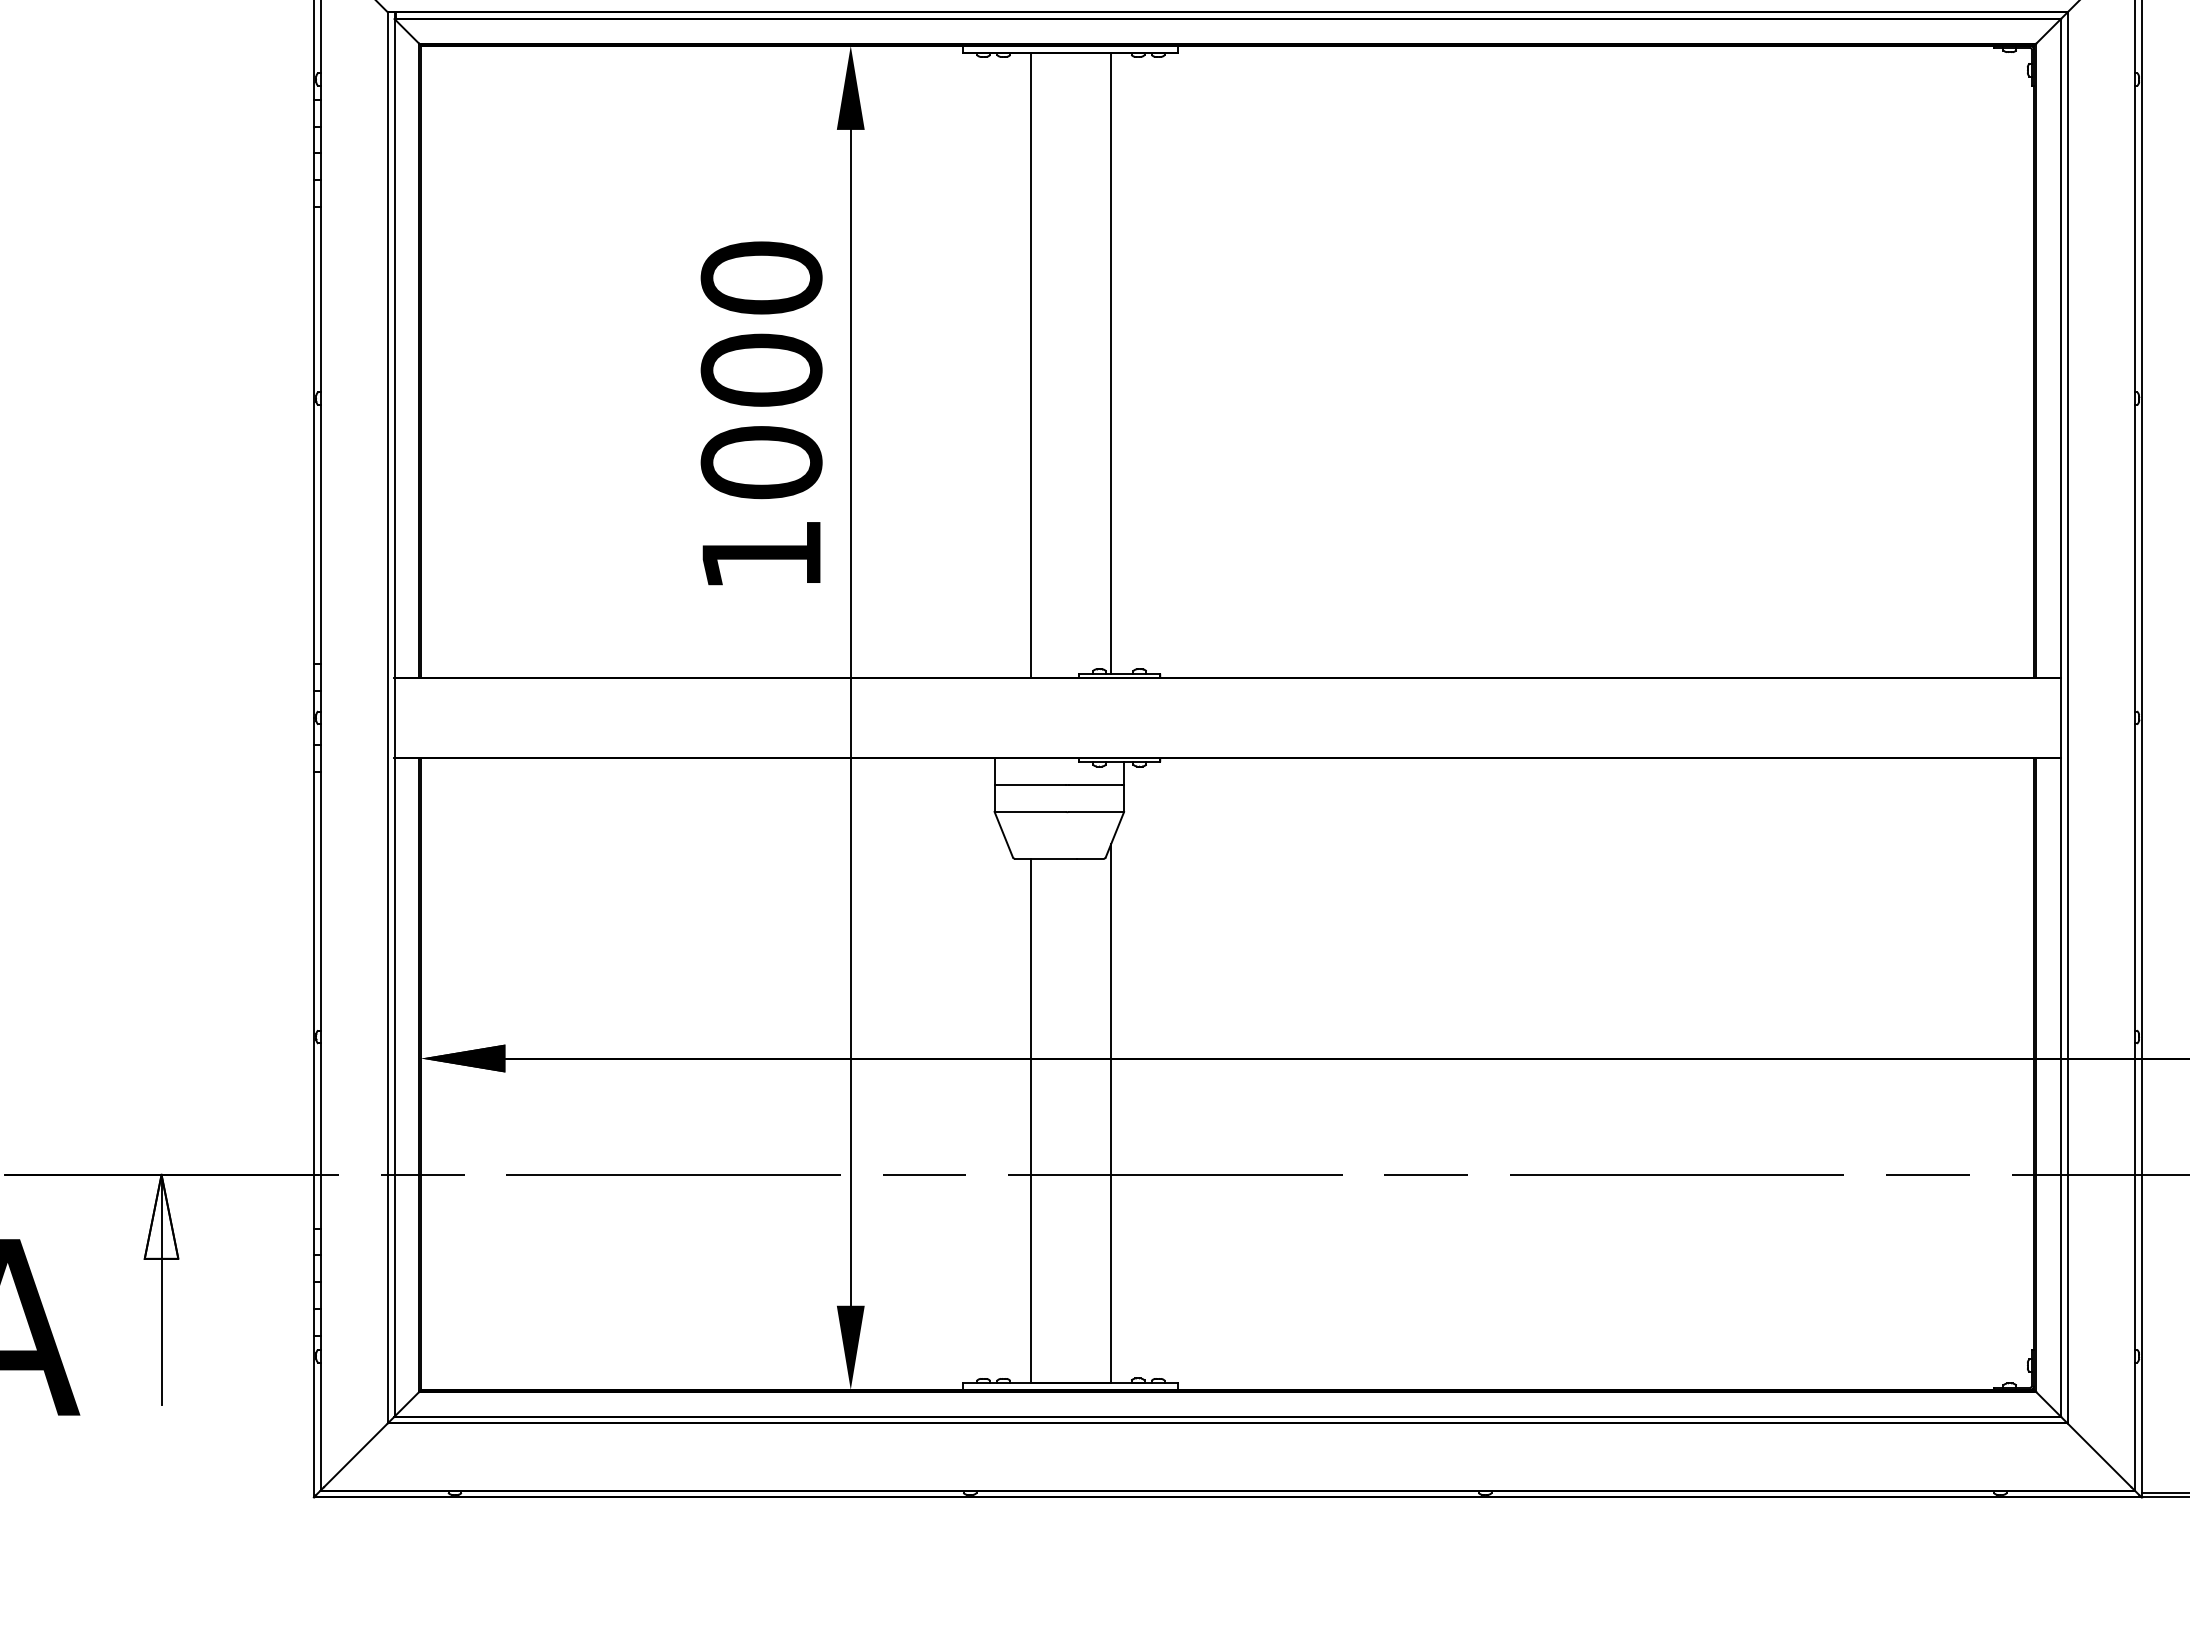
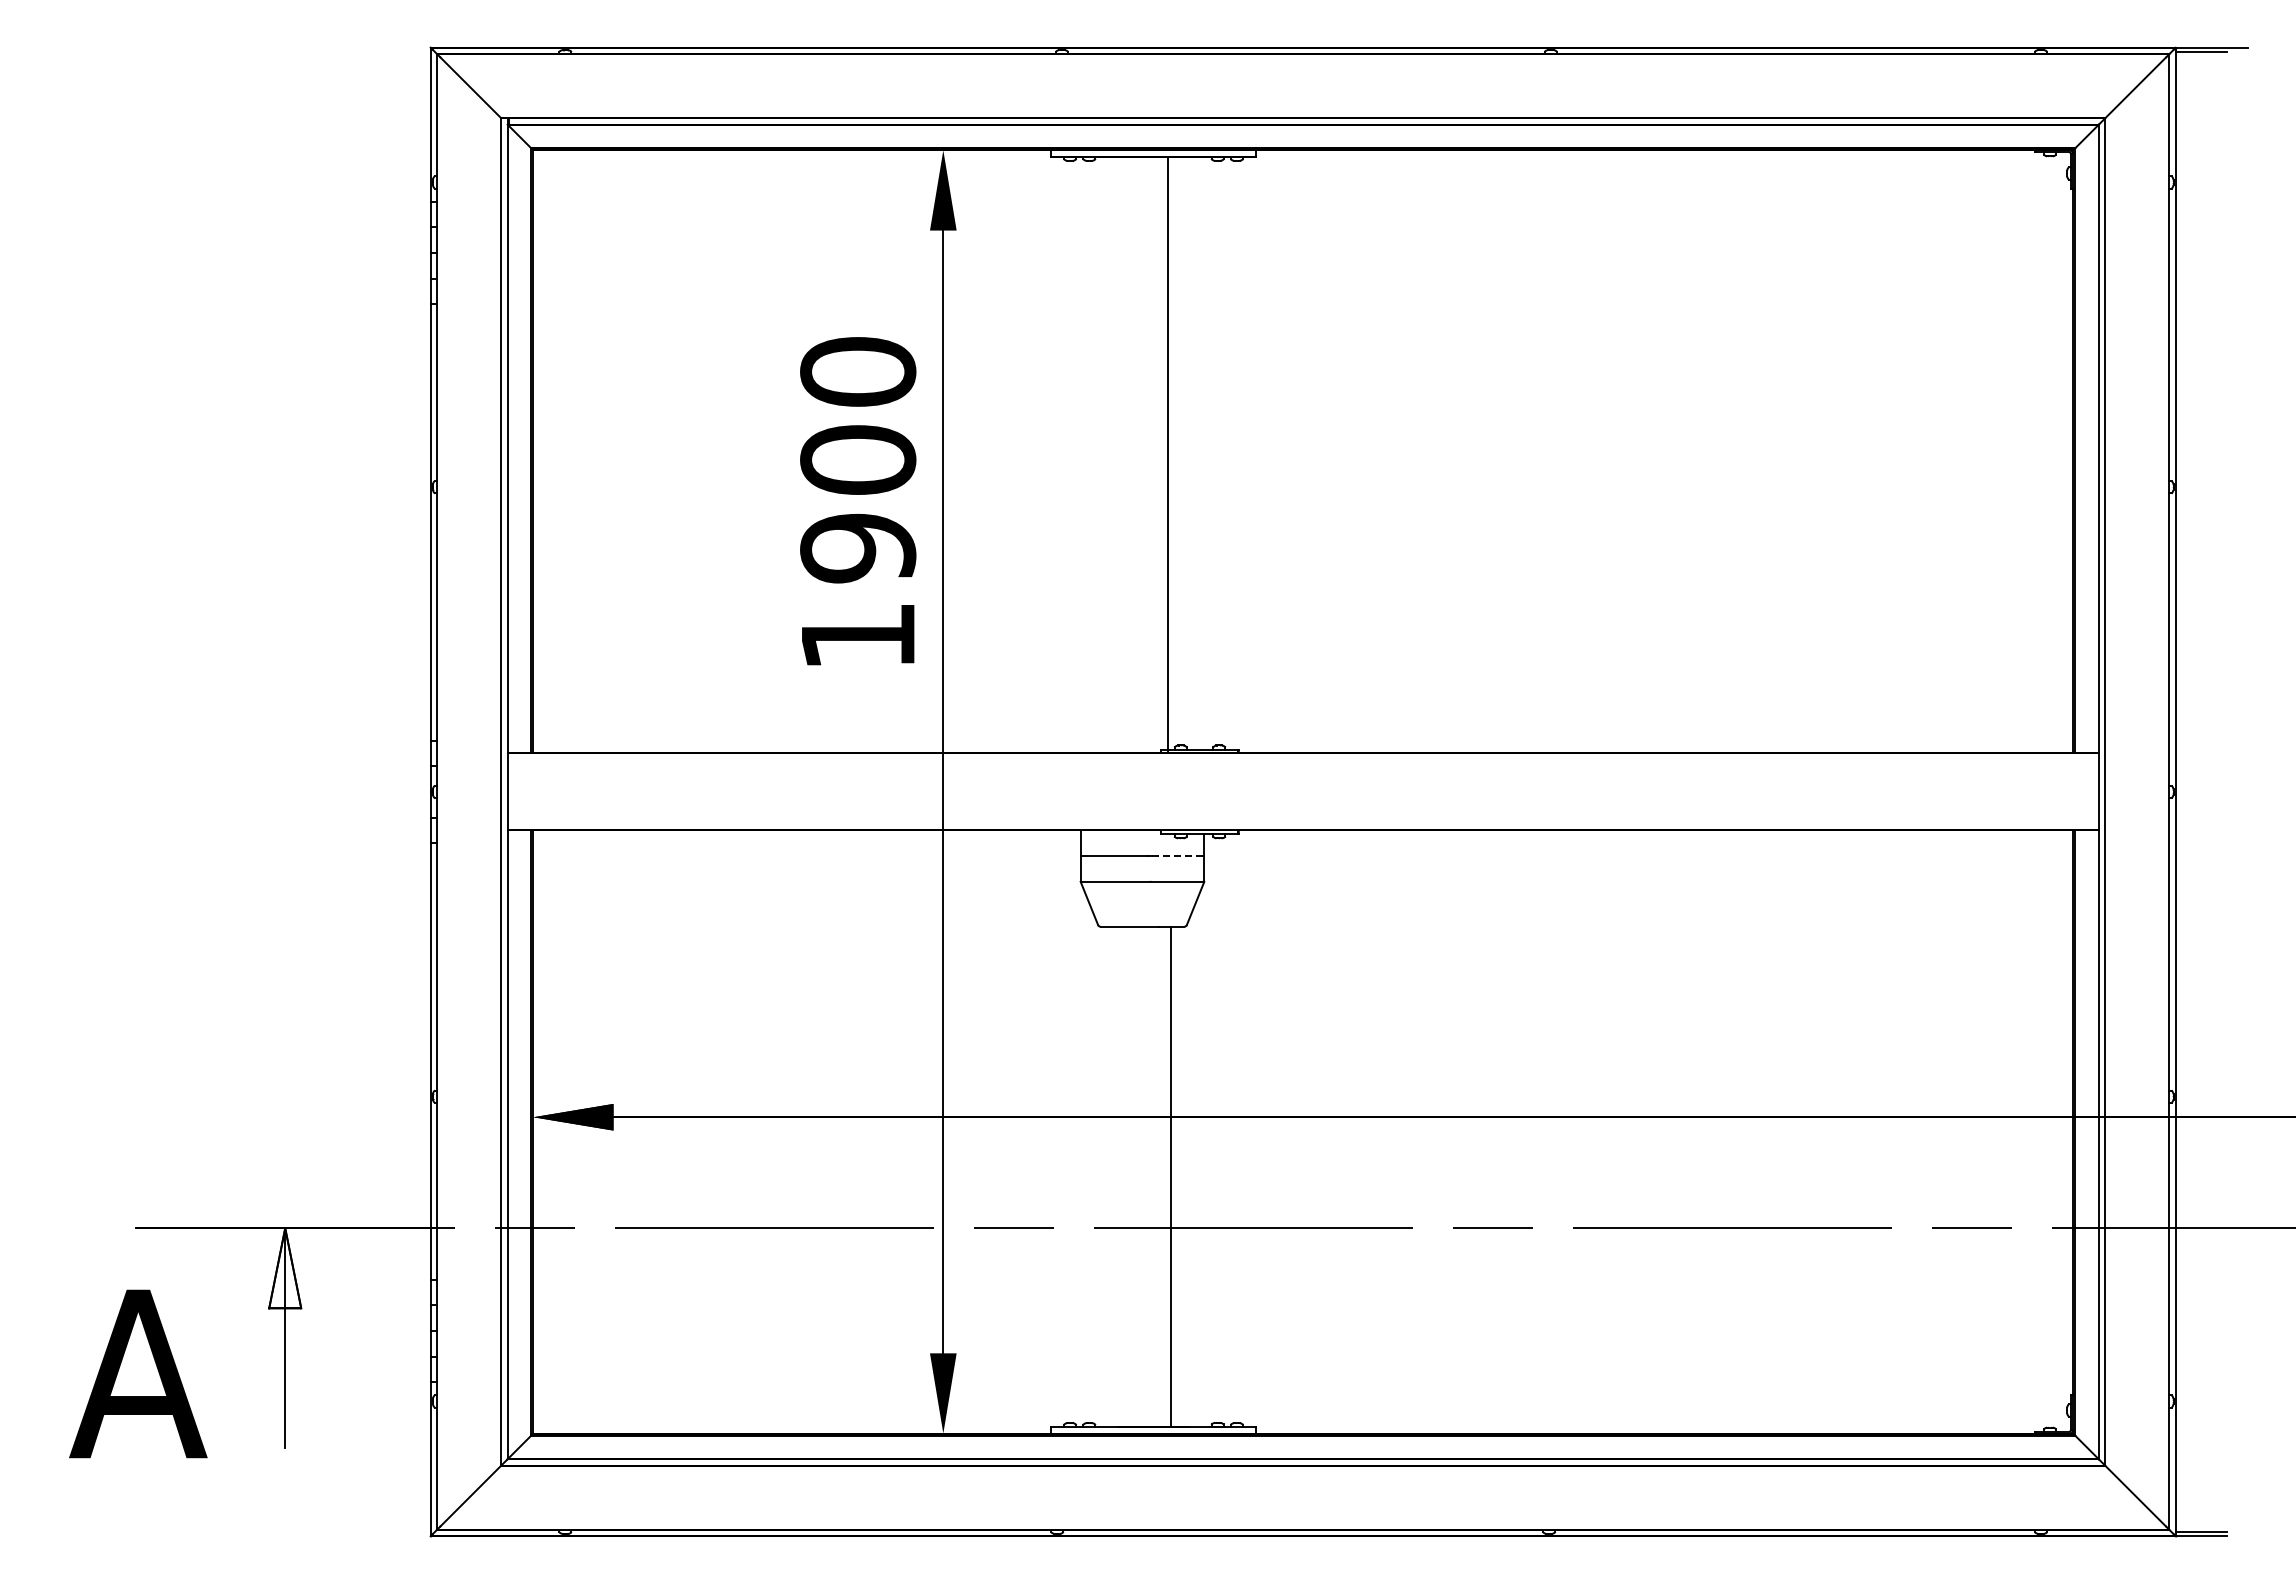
line: (1111, 362) -> (1192, 452), removed
line: (1031, 364) -> (1168, 454), moved
text: (761, 462) -> (858, 548), 1000 -> 1900
line: (1096, 785) -> (1177, 856), solid -> dashed
line: (1111, 1113) -> (1192, 1169), removed
line: (1031, 1120) -> (1171, 1176), moved

